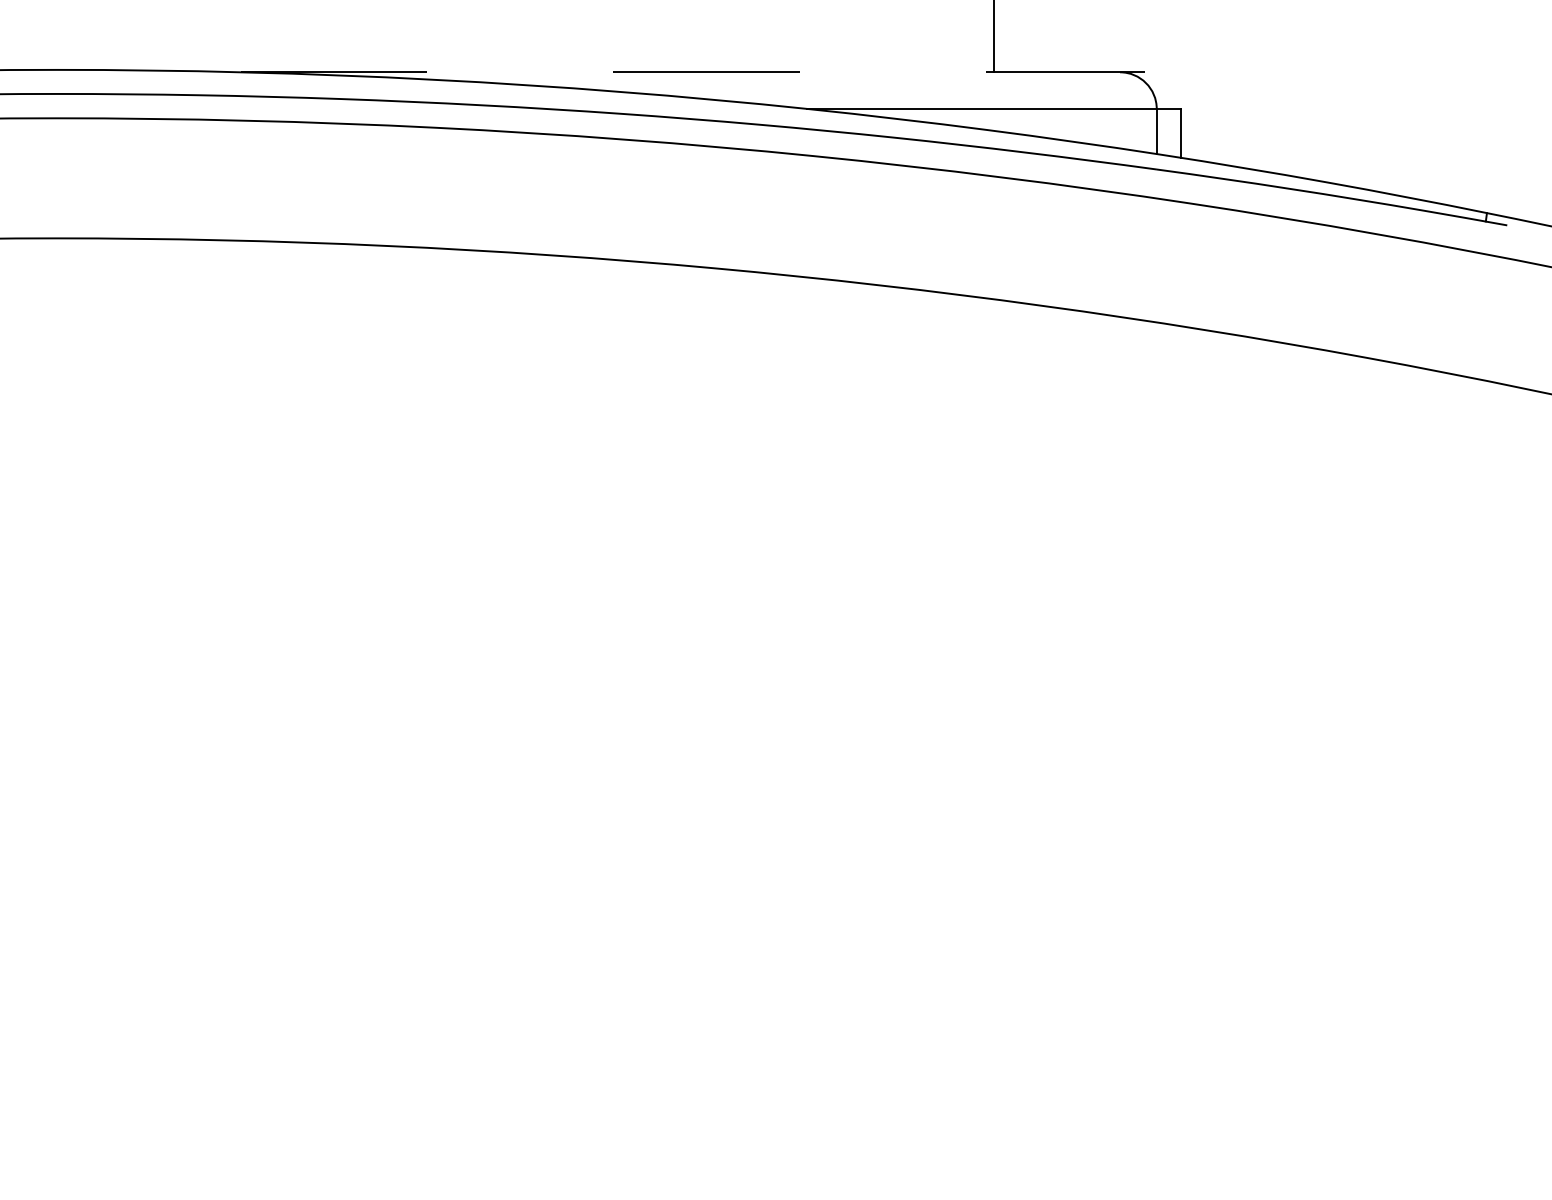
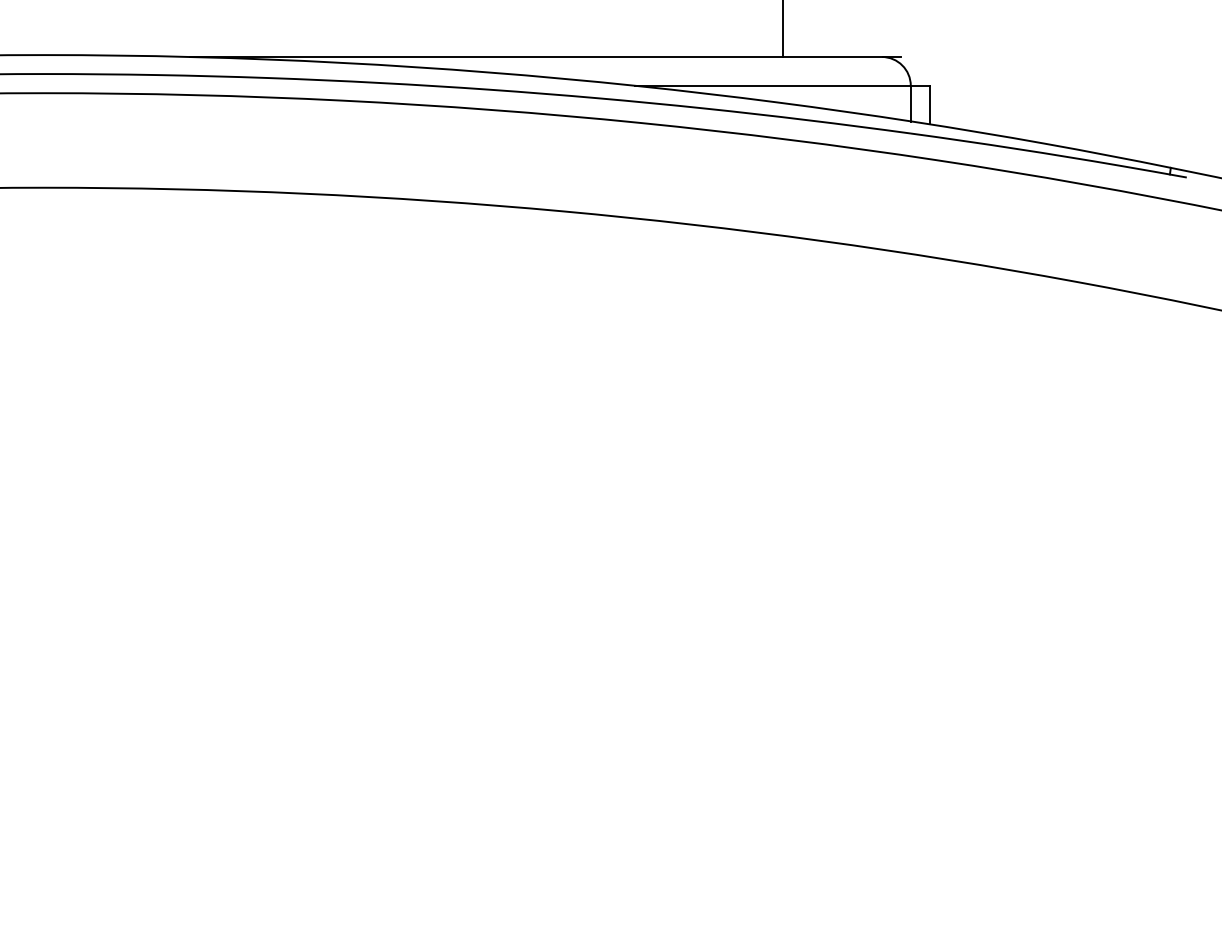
line: (692, 71) -> (545, 56), dashed -> solid

